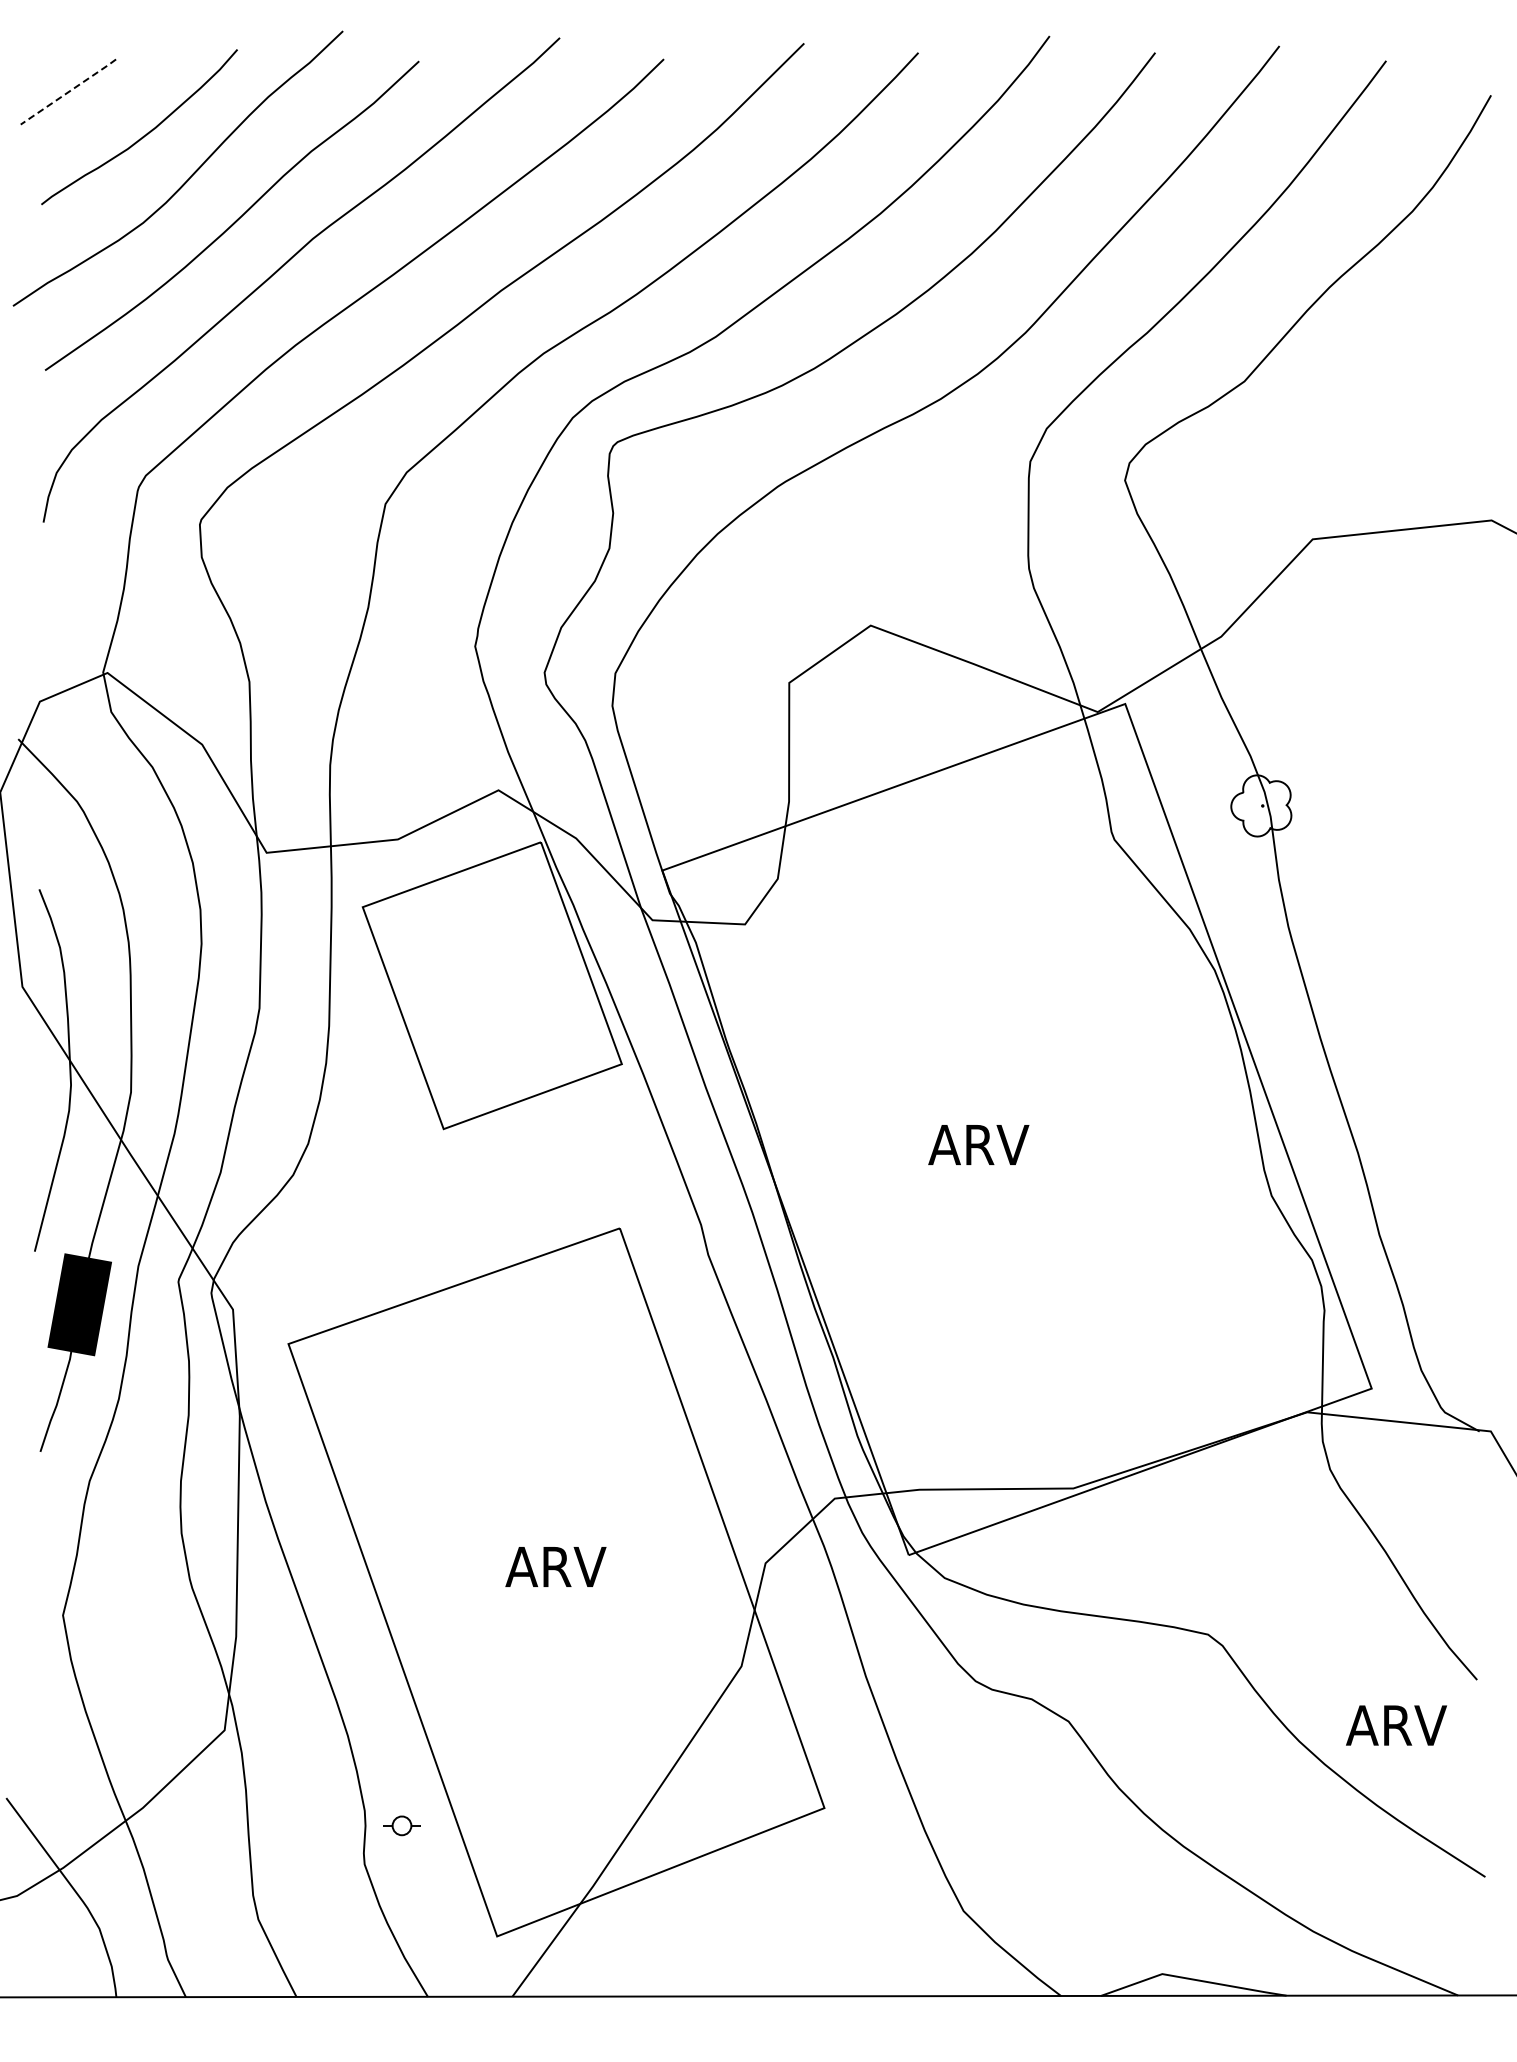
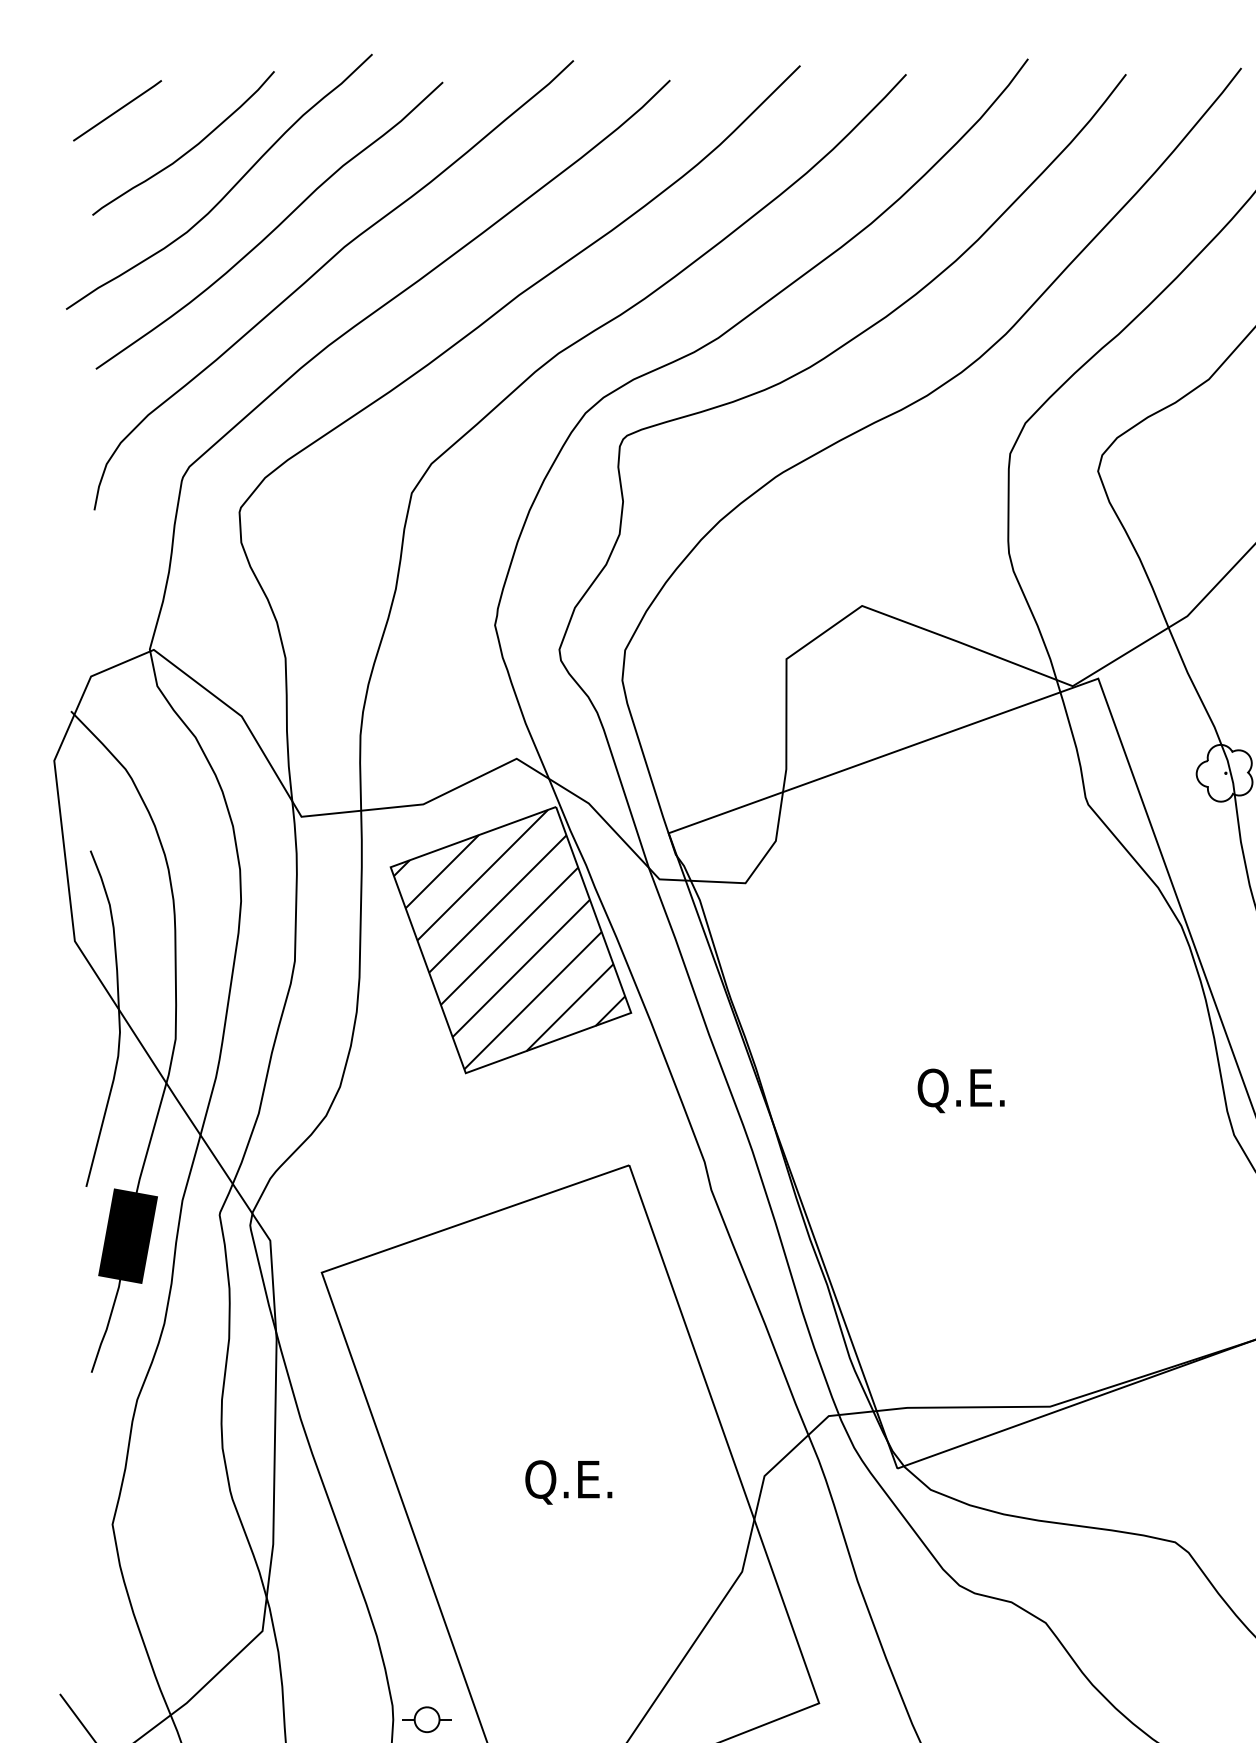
line: (68, 92) -> (117, 111), dashed -> solid
hatch: (490, 984) -> (509, 938), added
text: (978, 1148) -> (962, 1091), ARV -> Q.E.
text: (555, 1570) -> (569, 1482), ARV -> Q.E.
part: (401, 1825) -> (426, 1719), size x1.43

